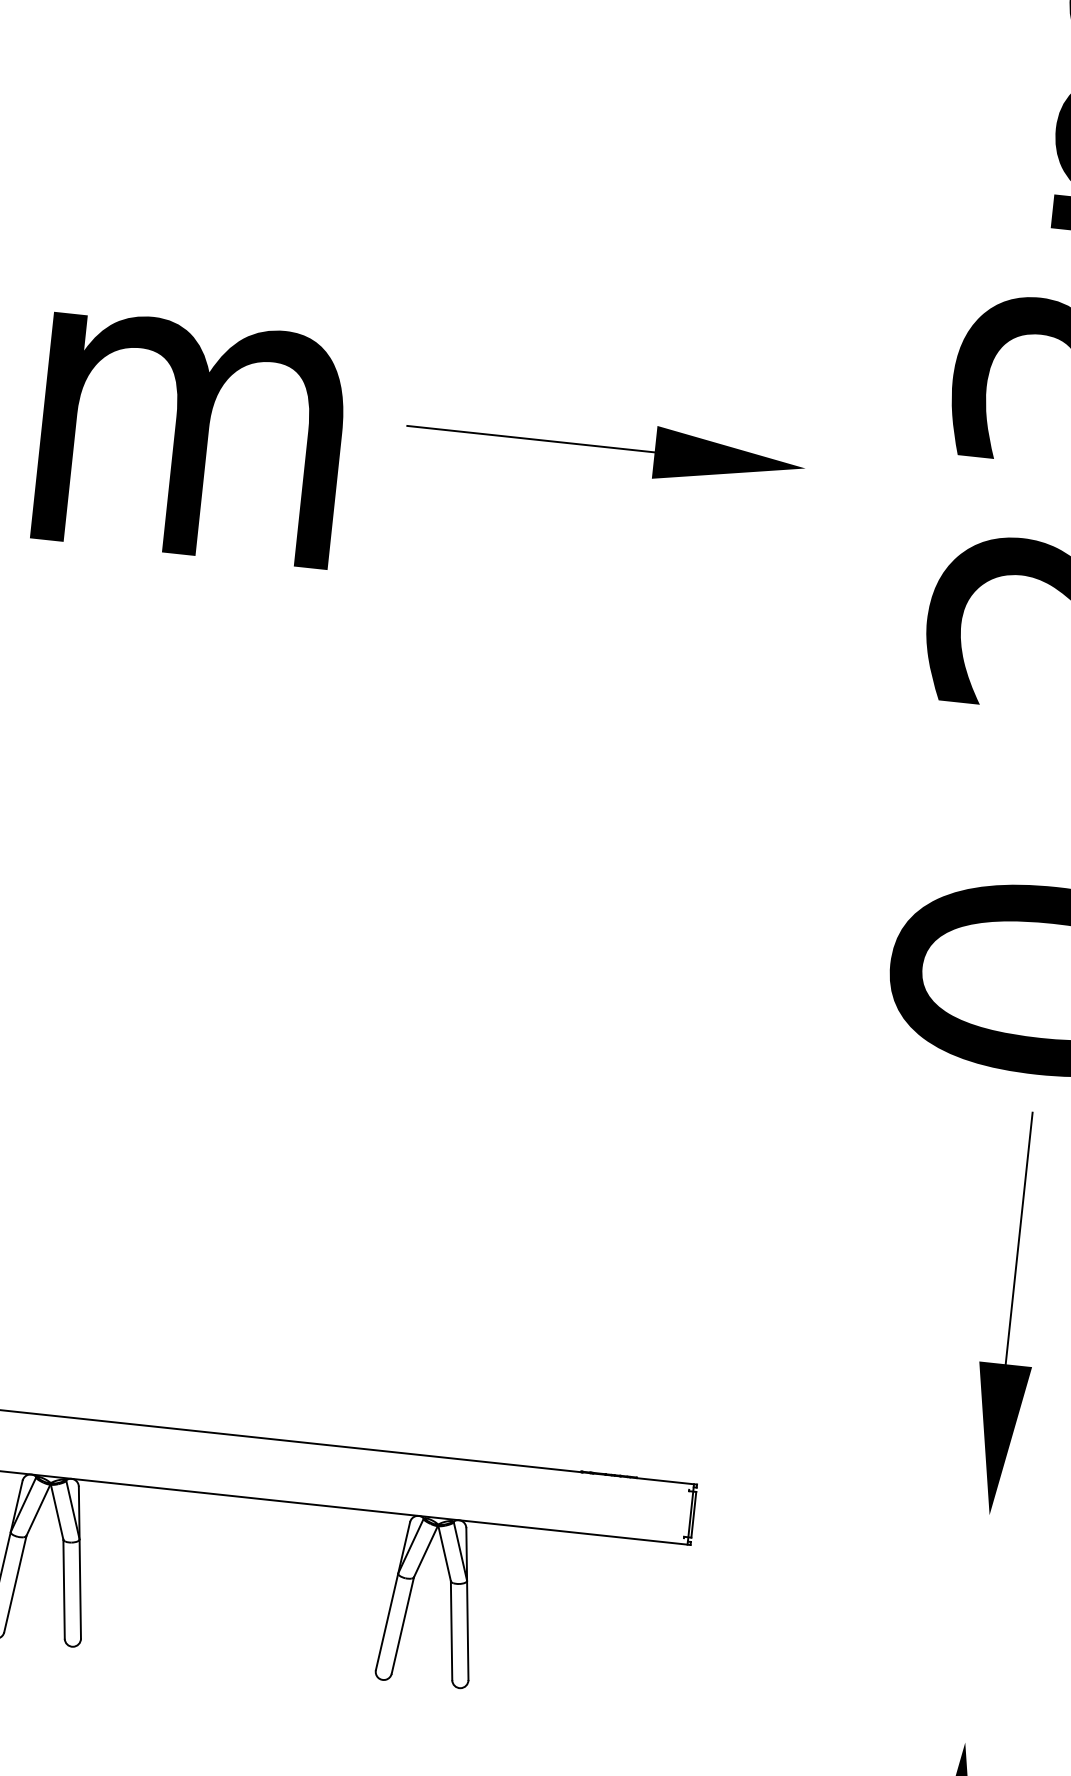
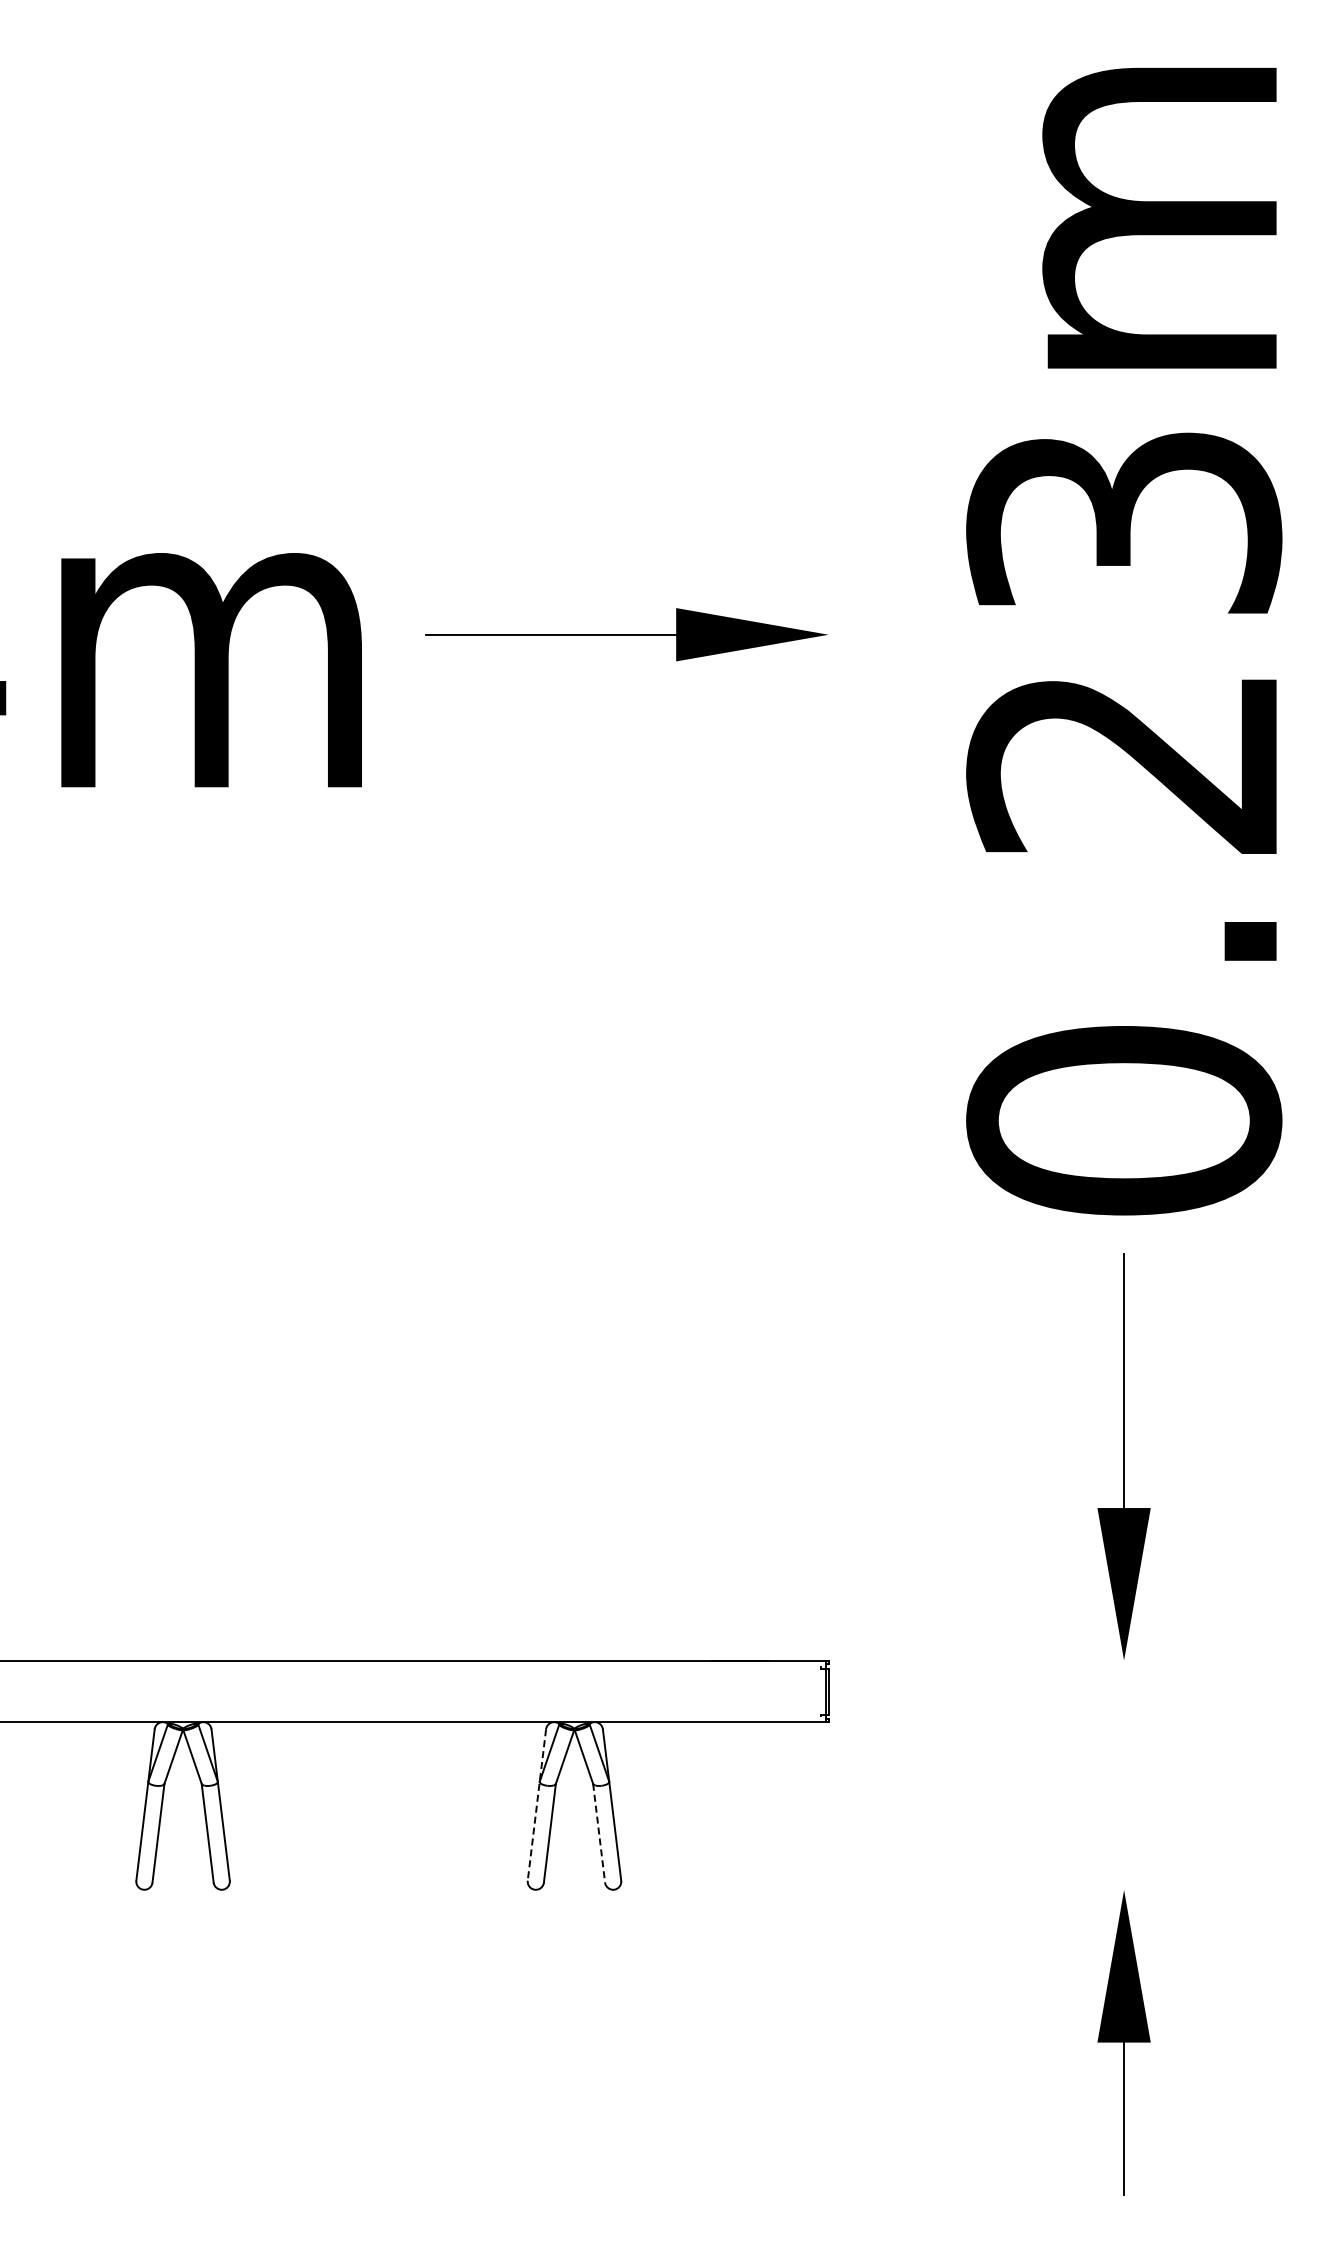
line: (392, 1596) -> (536, 1805), solid -> dashed
line: (451, 1630) -> (599, 1833), solid -> dashed

